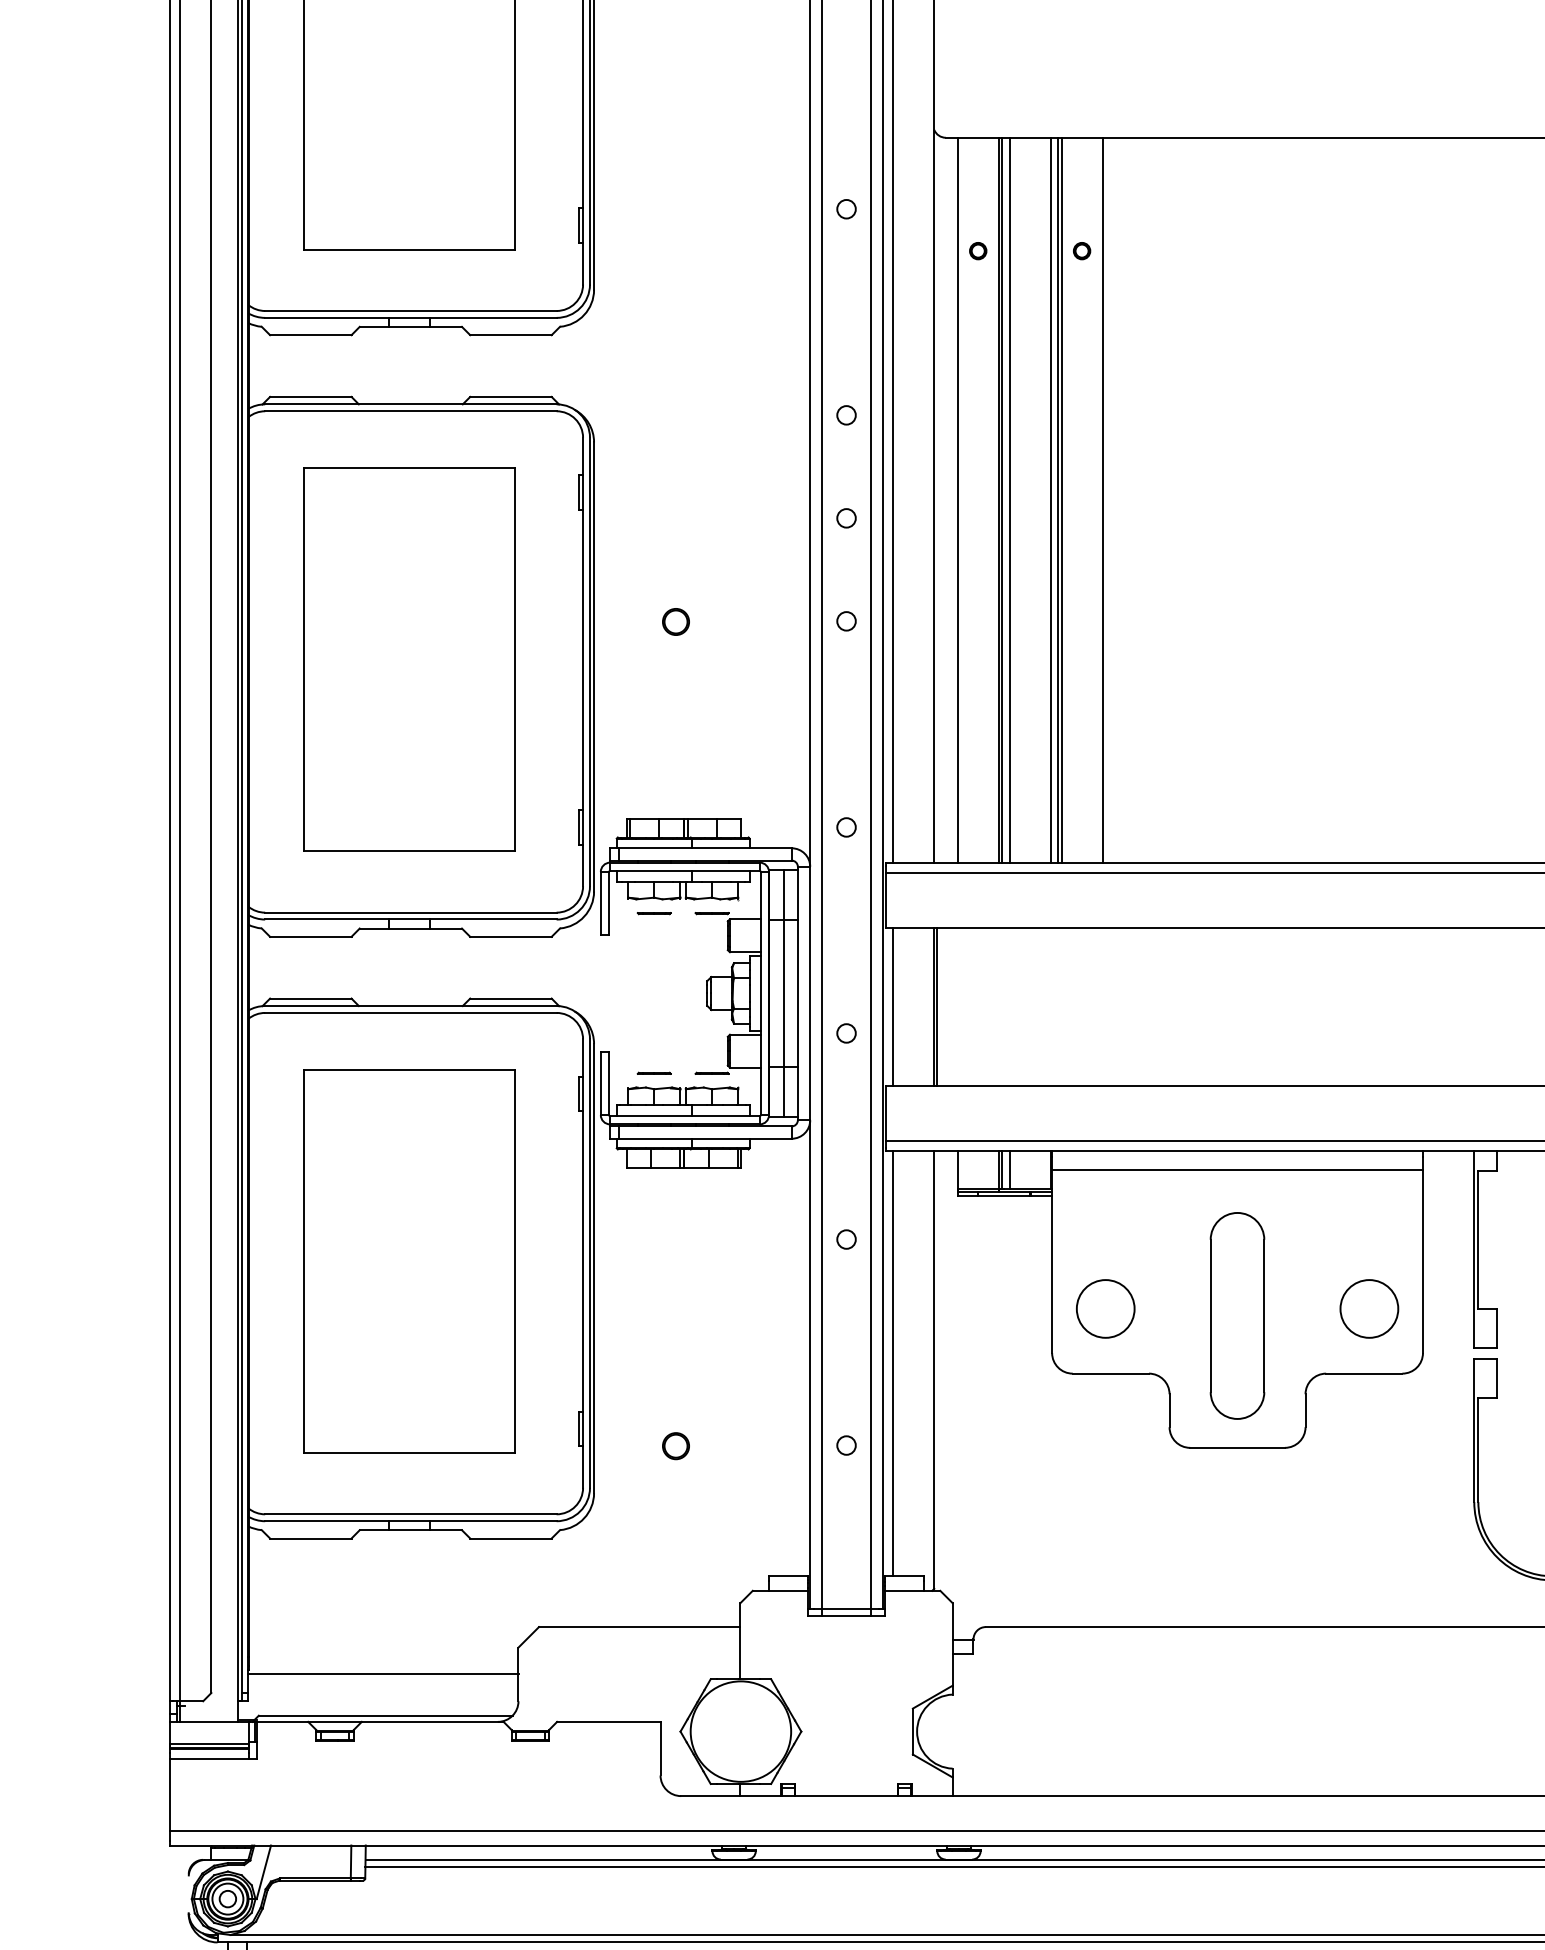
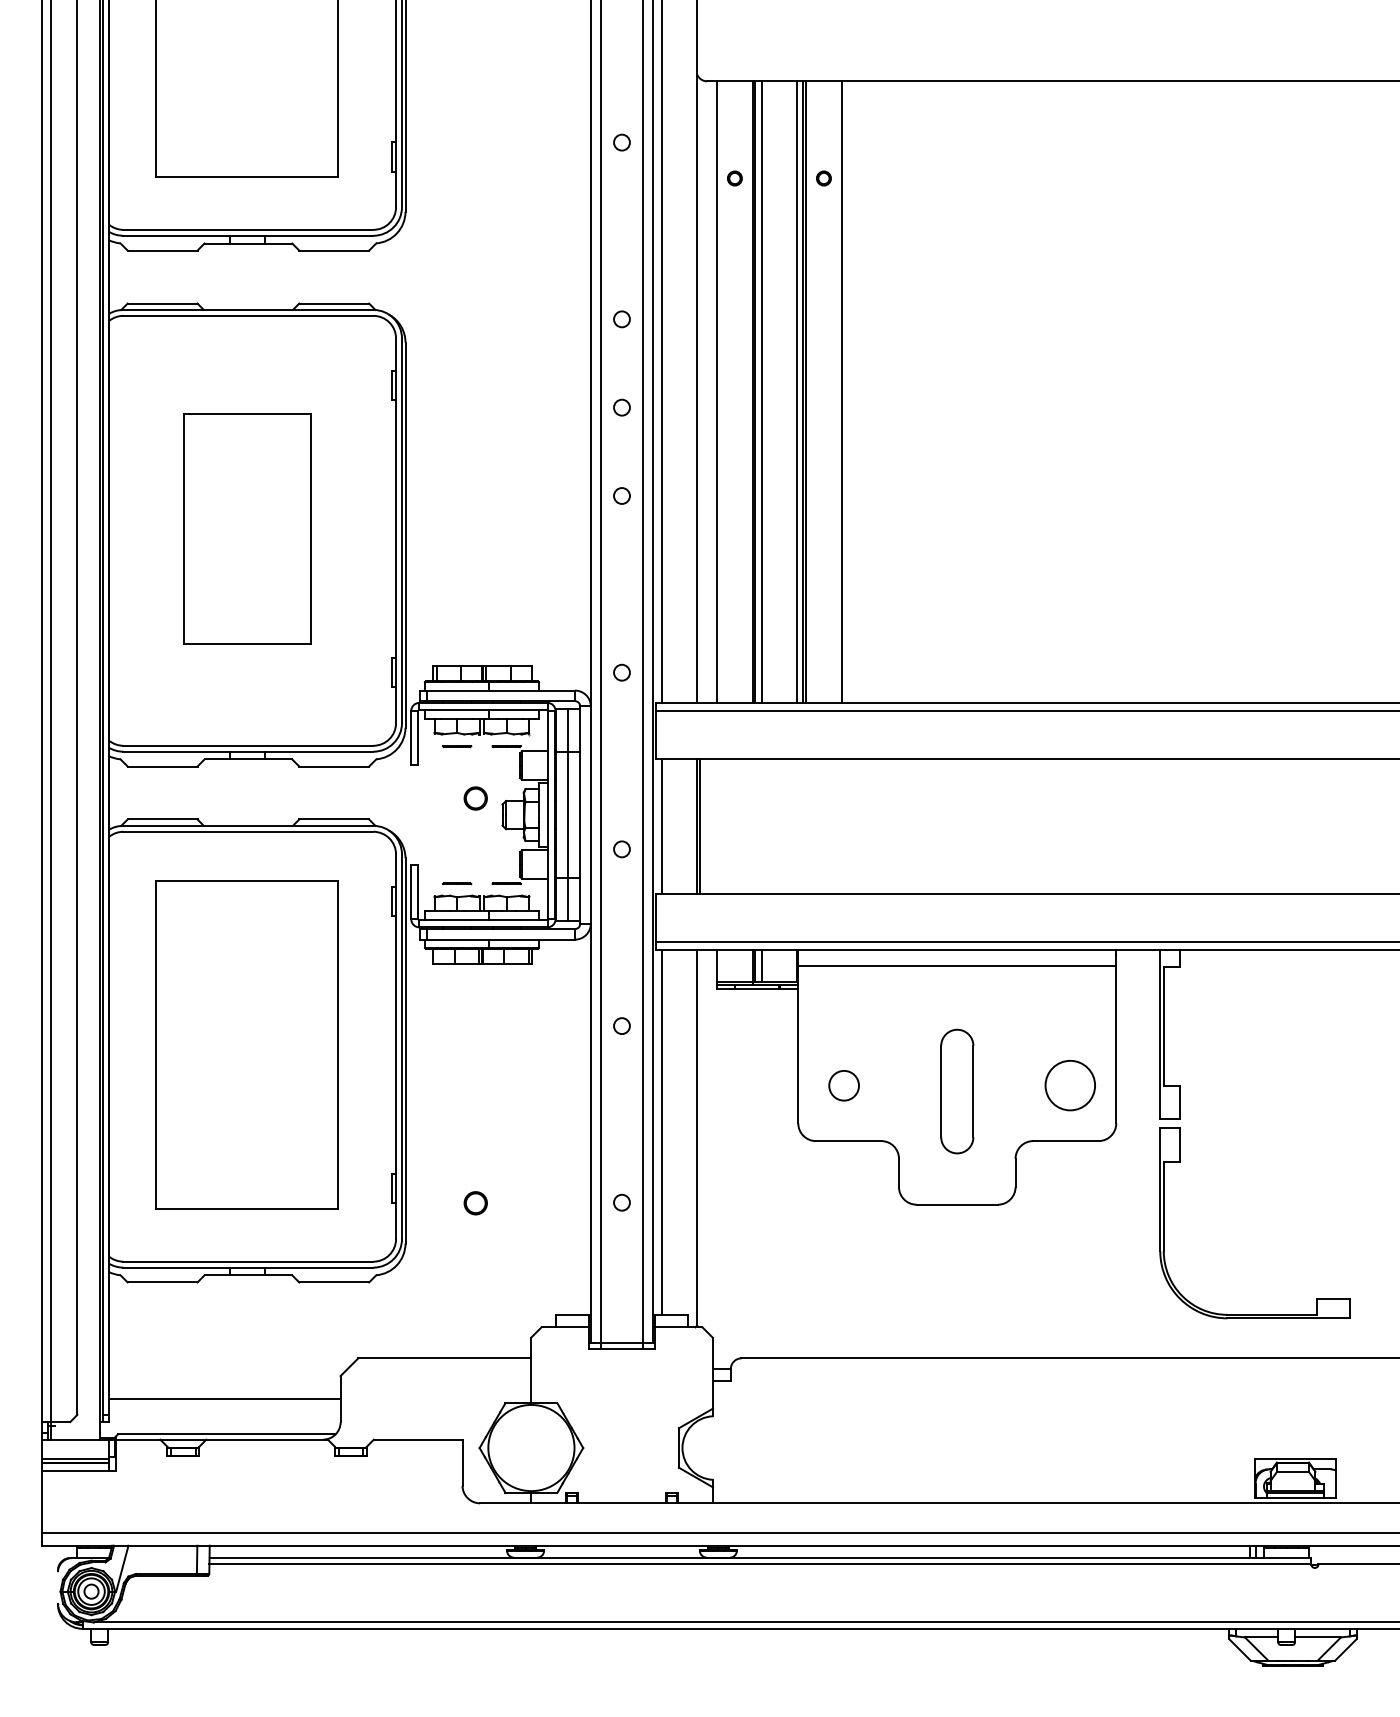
circle: (675, 621) -> (475, 798), moved
part: (408, 659) -> (246, 528), size x0.7
circle: (1104, 1308) -> (843, 1085), size x0.6
part: (1237, 1315) -> (957, 1091), size x0.7

